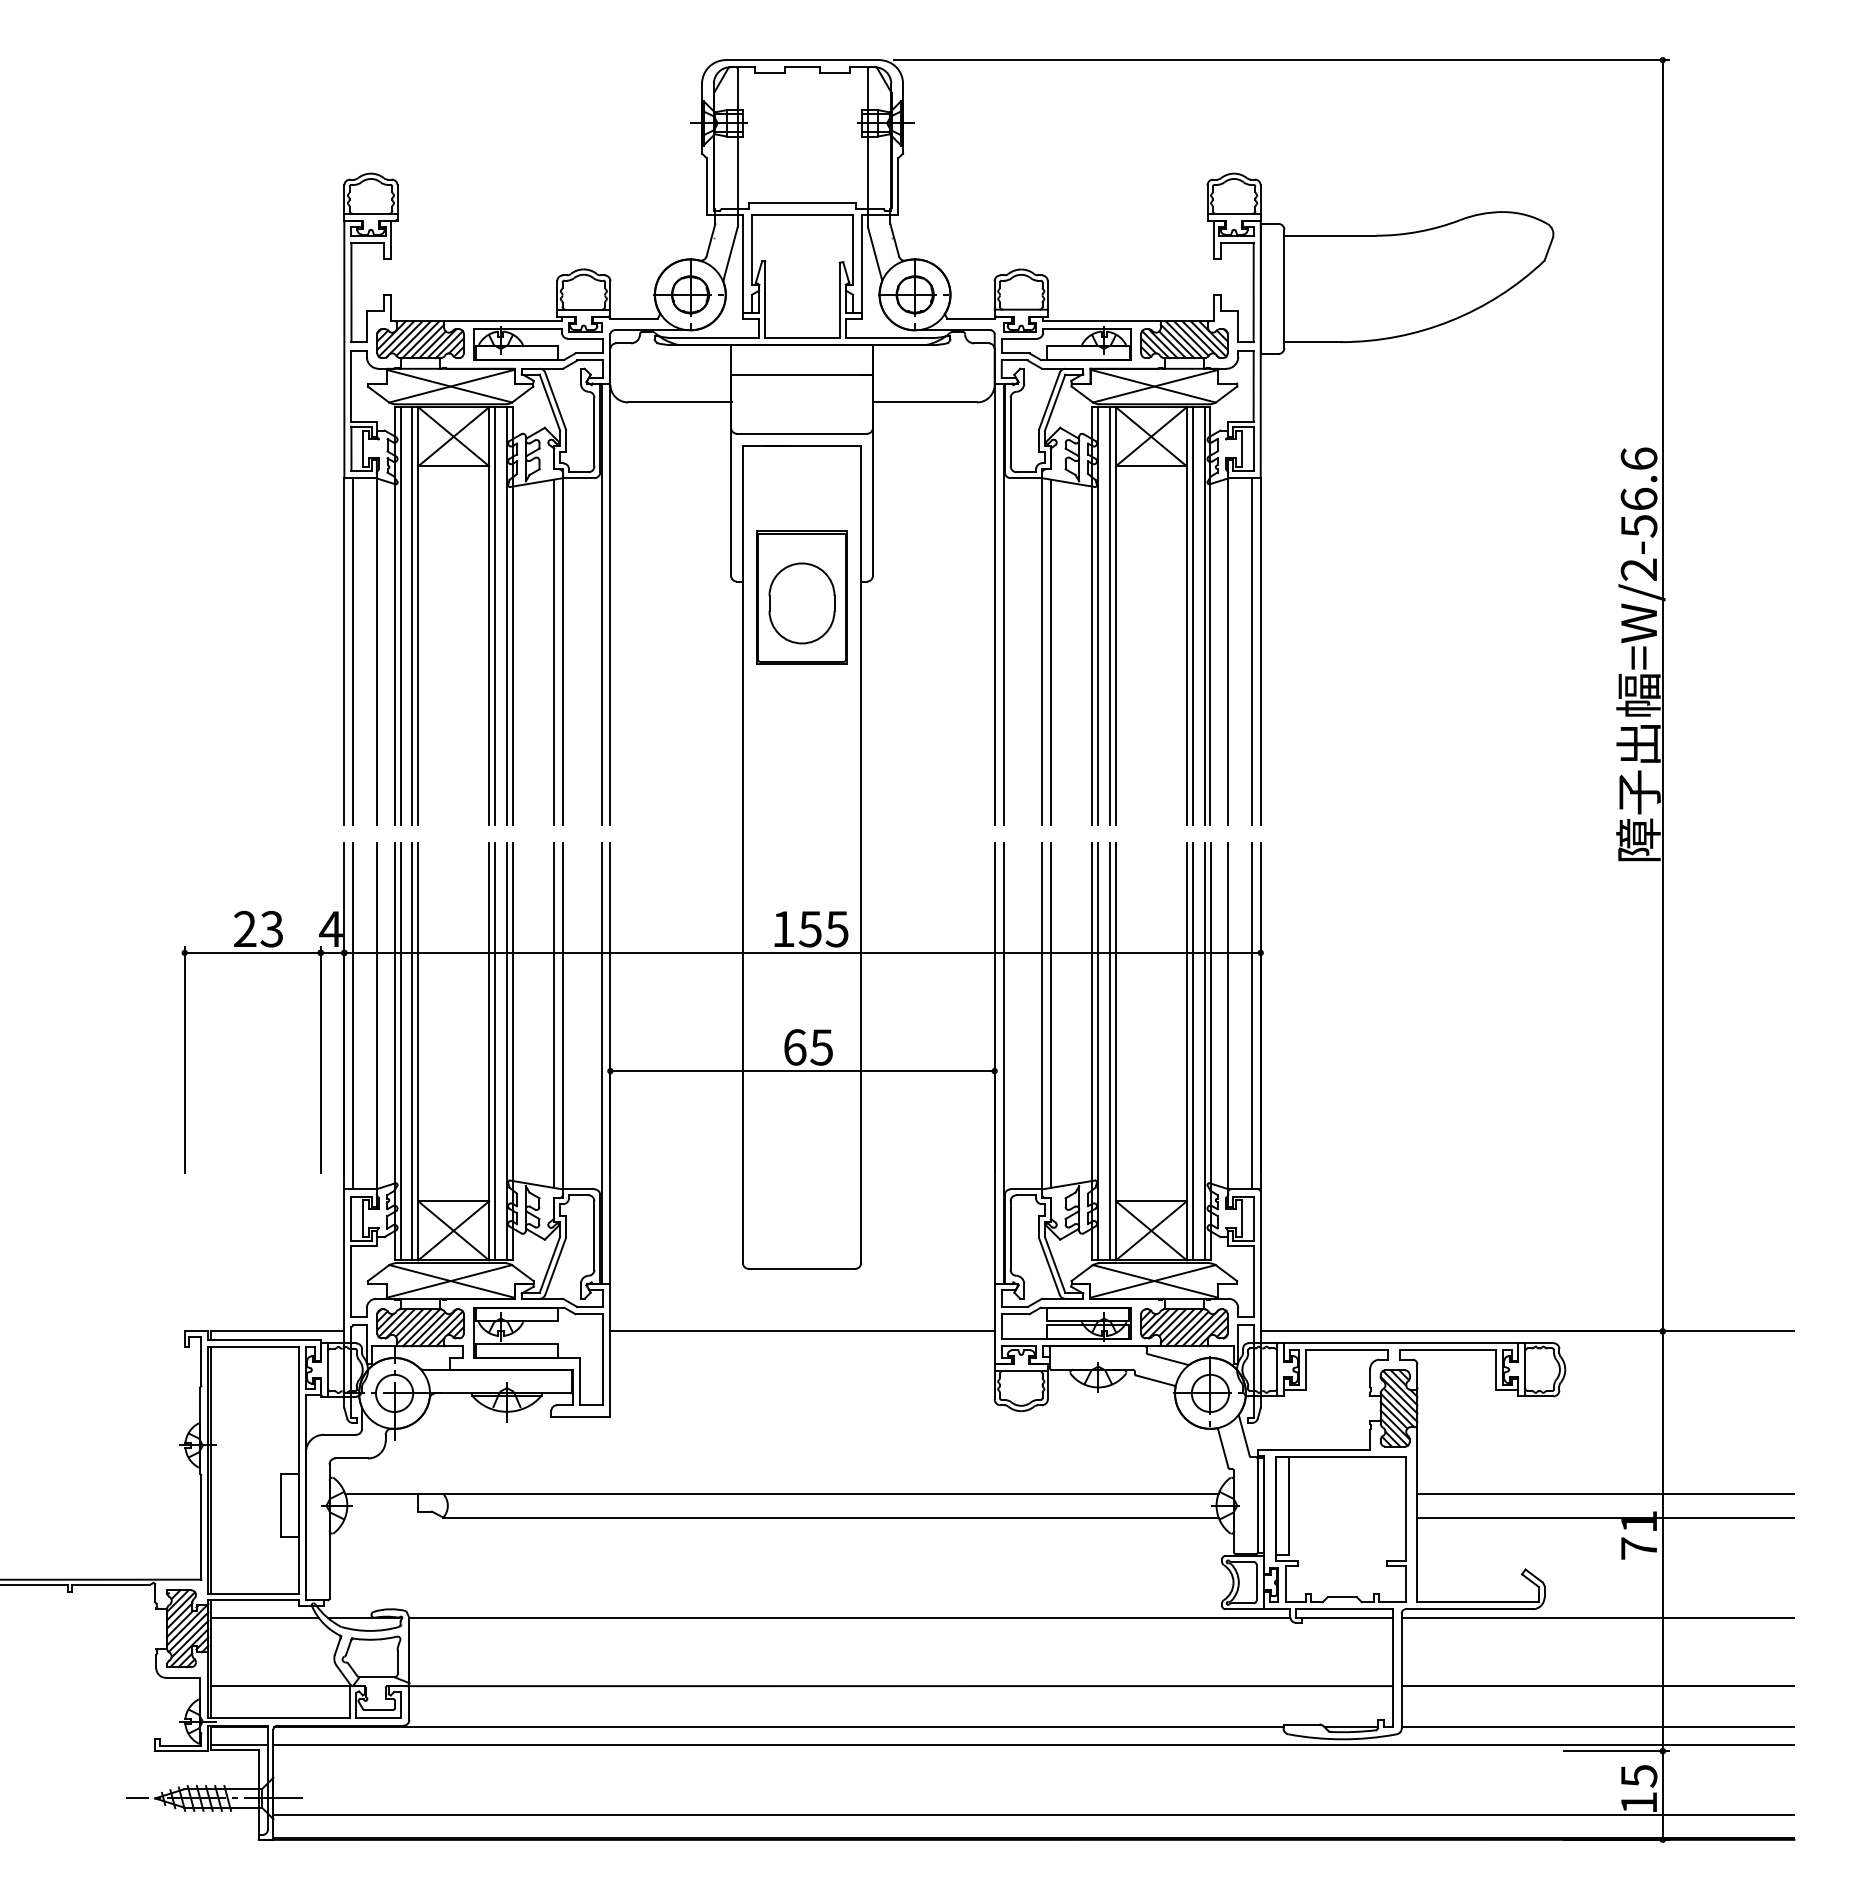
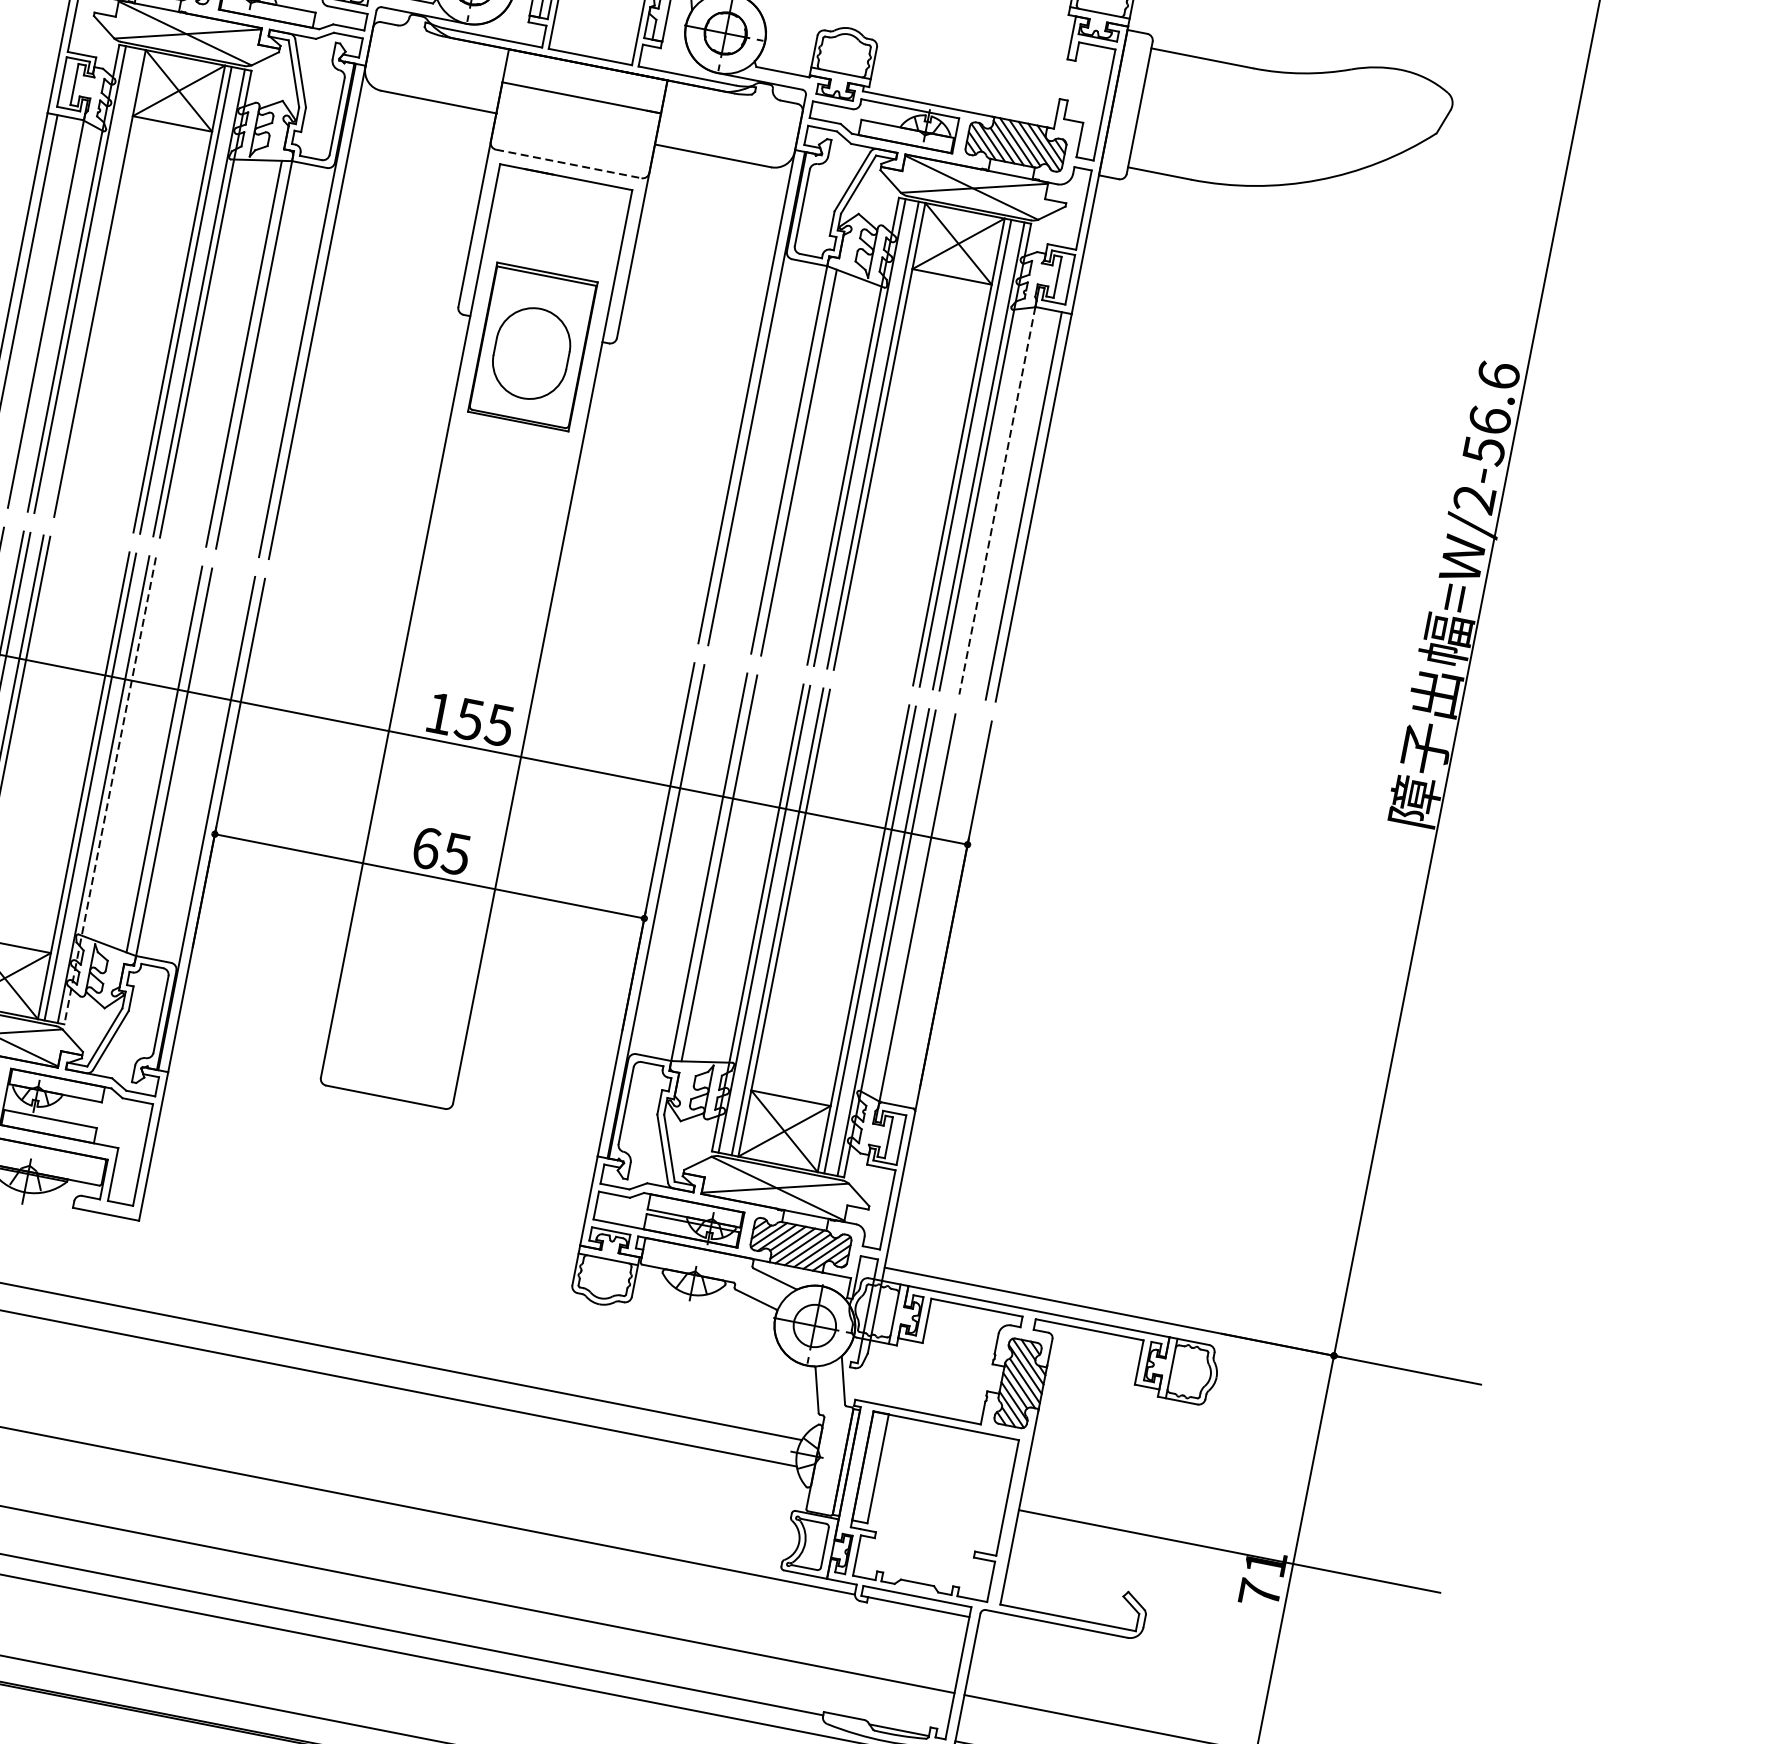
line: (802, 433) -> (569, 163), solid -> dashed
line: (412, 615) -> (93, 281), removed
line: (1228, 652) -> (997, 501), solid -> dashed
line: (1251, 1015) -> (943, 912), removed
line: (512, 1051) -> (109, 790), solid -> dashed
line: (802, 1331) -> (372, 1167), removed
line: (1605, 1493) -> (1234, 1524), removed
line: (1597, 1618) -> (1198, 1662), removed

